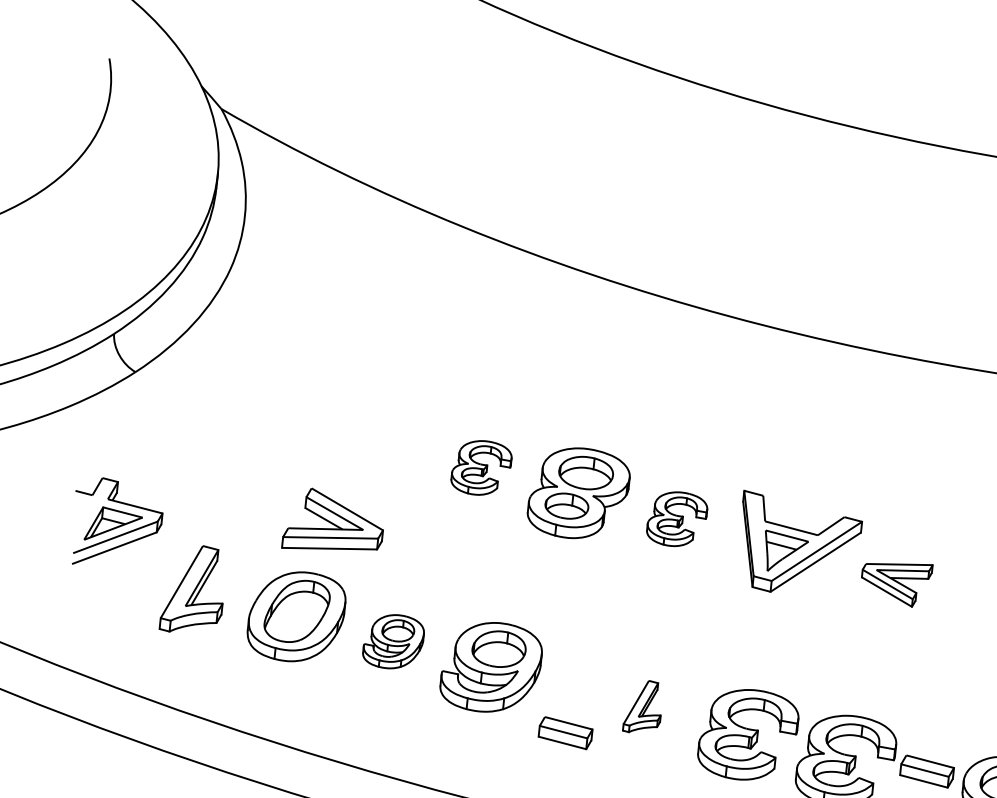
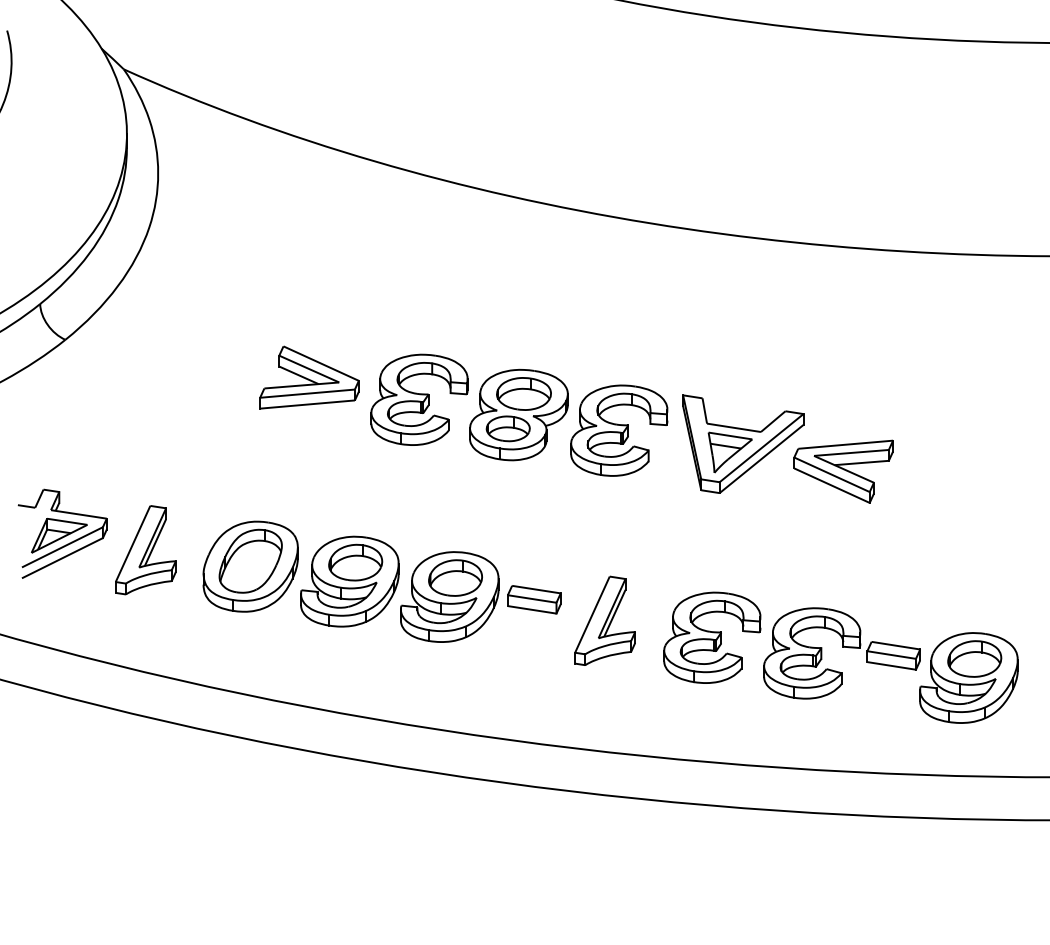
part: (481, 467) -> (419, 399), size x1.67
part: (677, 519) -> (619, 430), size x1.67
part: (334, 521) -> (309, 377), moved
part: (116, 523) -> (62, 533), moved
part: (895, 583) -> (843, 471), size x1.43
part: (393, 641) -> (349, 581), size x1.67
part: (642, 706) -> (604, 620), size x1.67
part: (565, 732) -> (534, 599), moved

